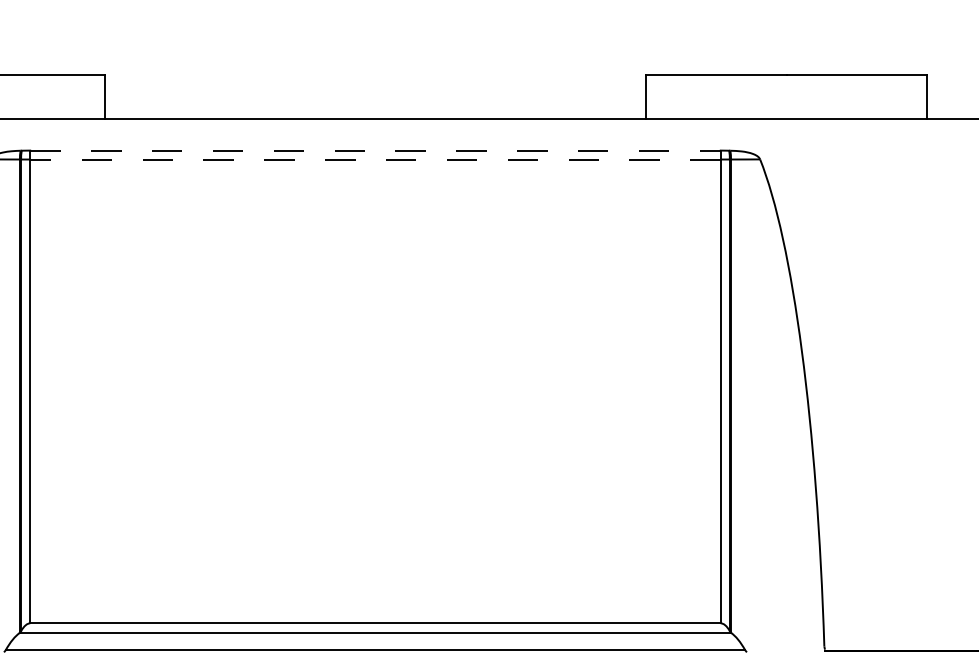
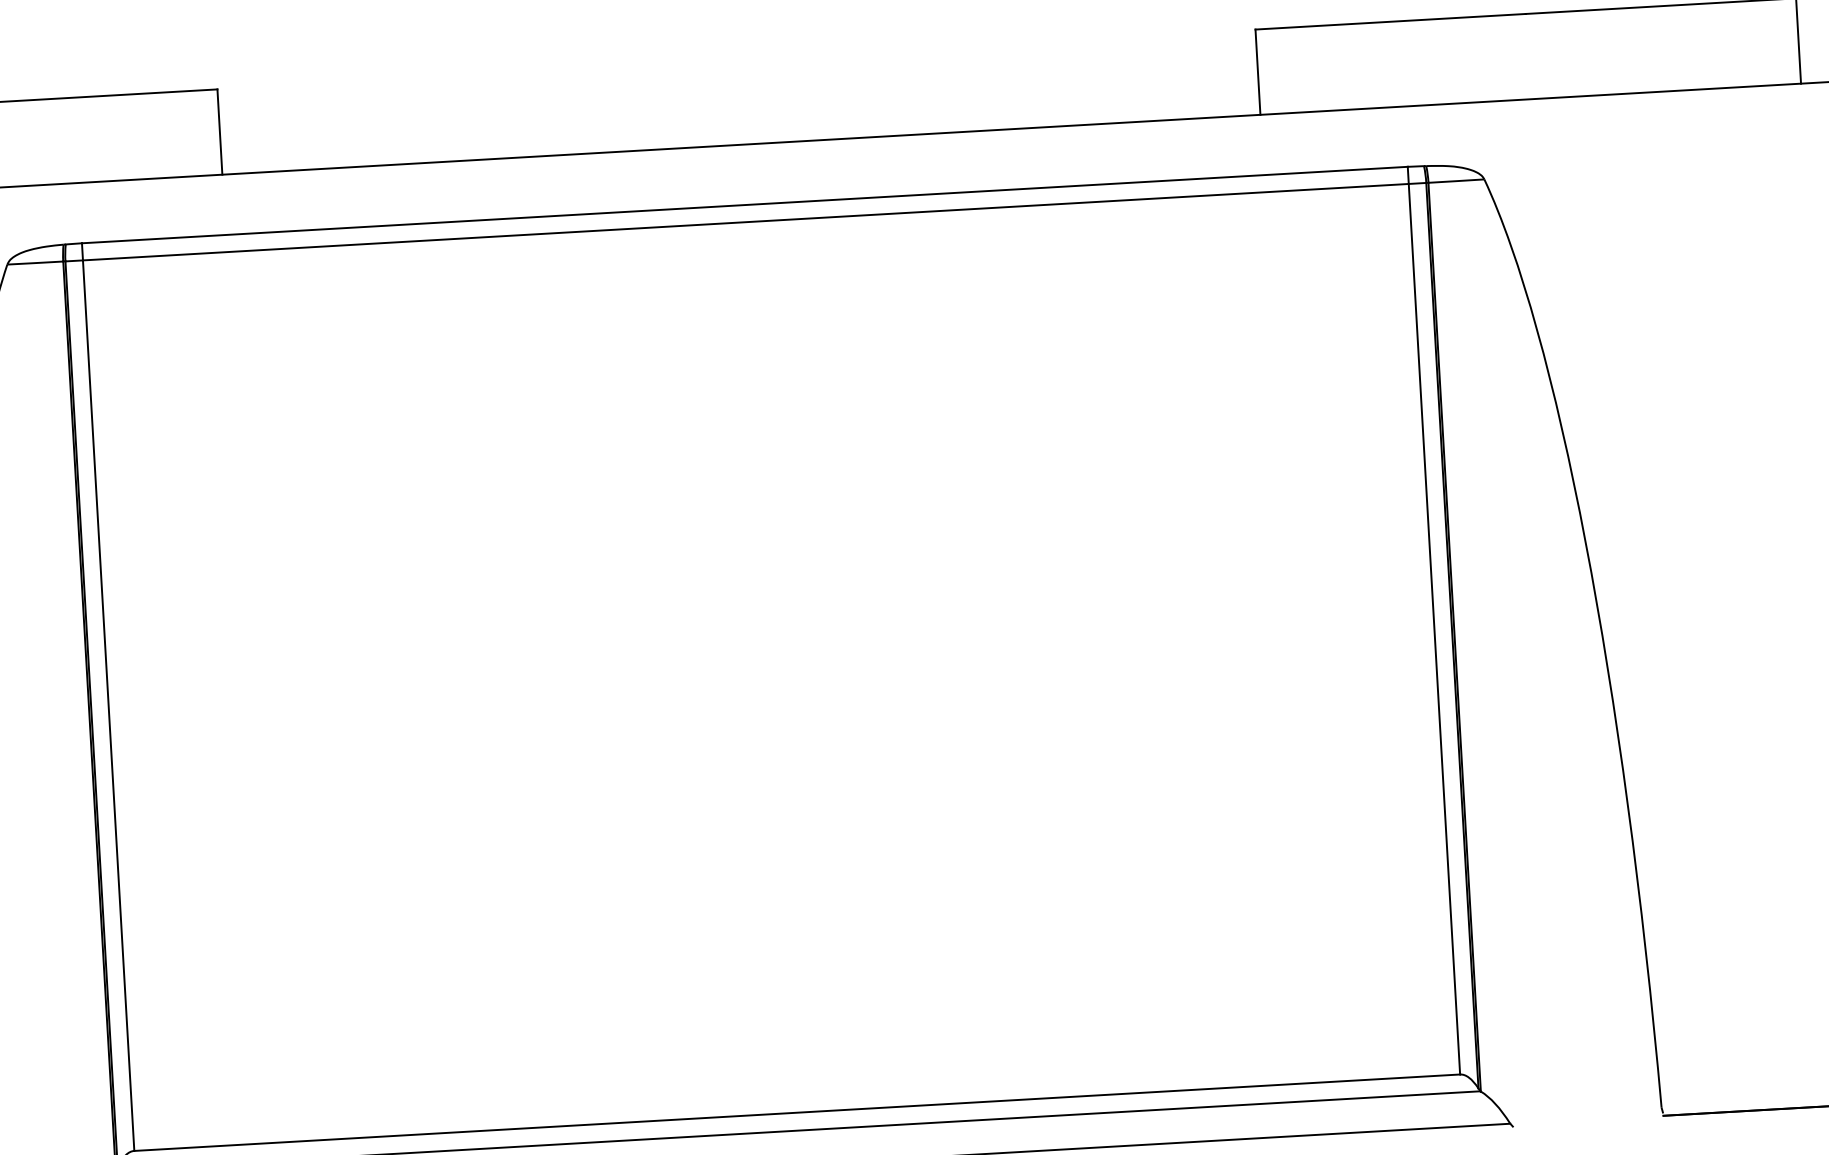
line: (375, 150) -> (744, 204), dashed -> solid
line: (374, 159) -> (743, 222), dashed -> solid

